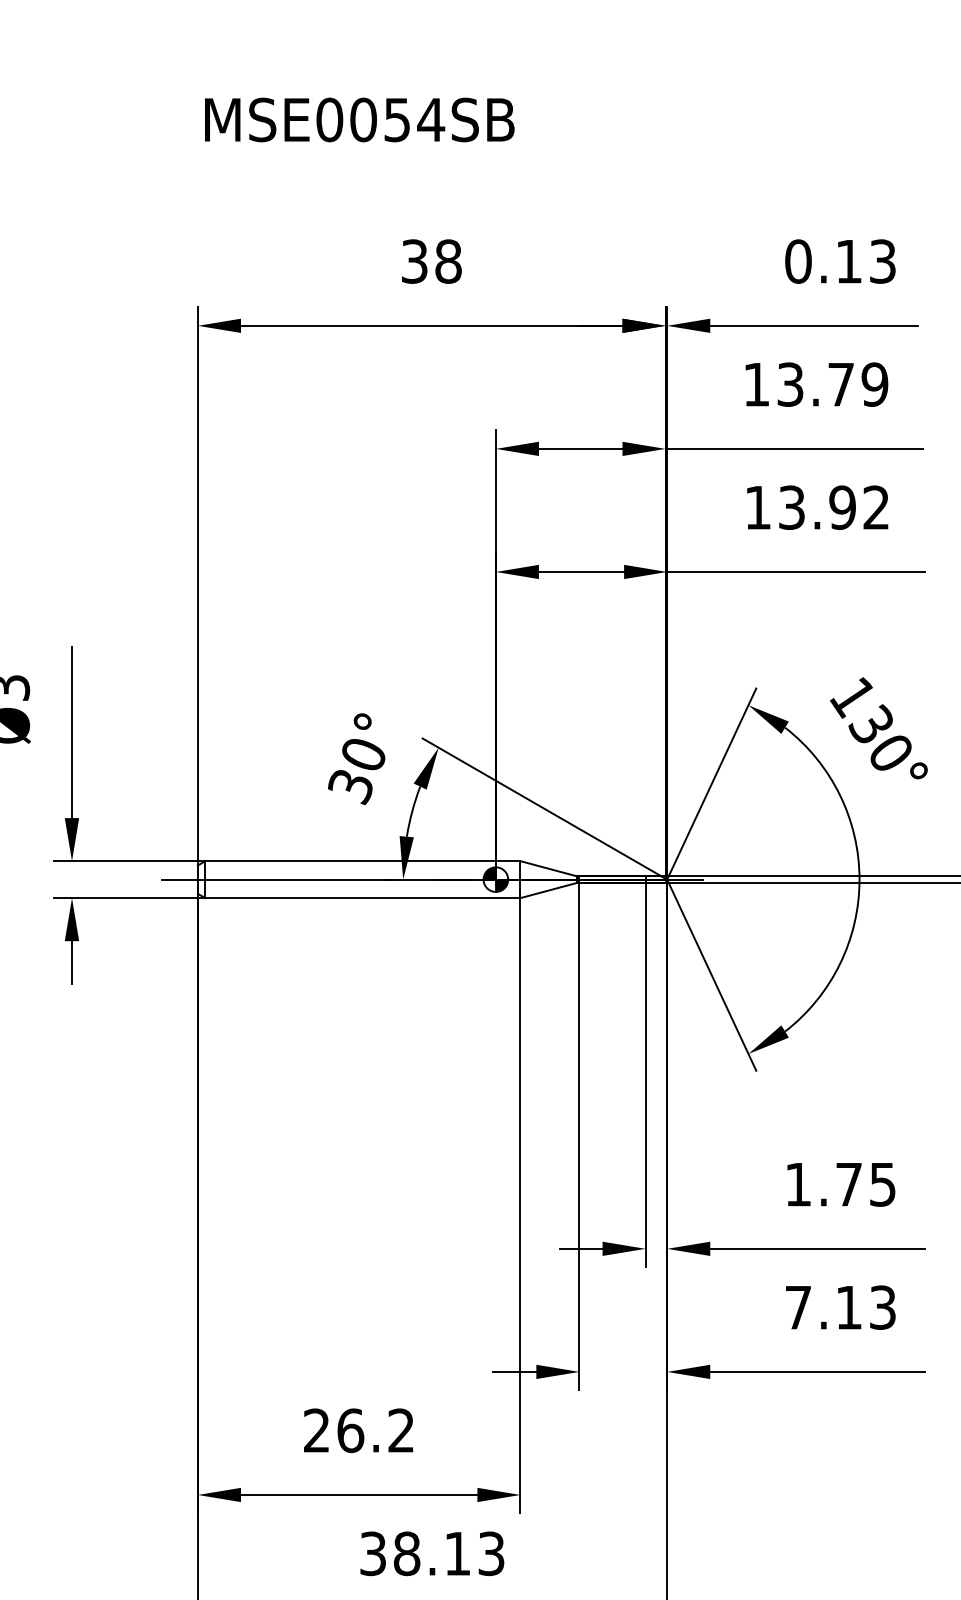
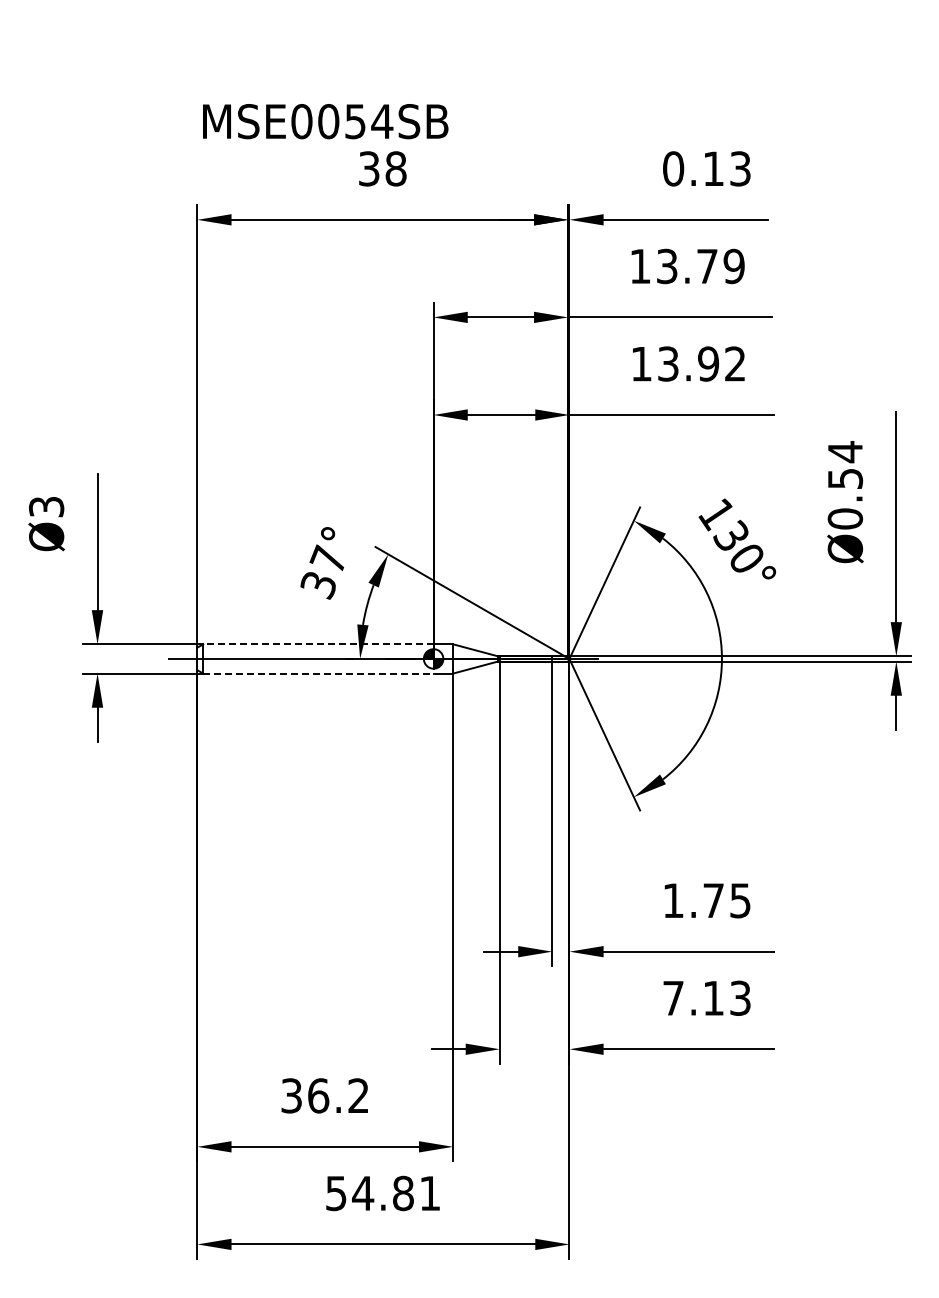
text: (359, 119) -> (325, 121), moved
text: (362, 752) -> (327, 558), 30° -> 37°
line: (349, 861) -> (317, 644), solid -> dashed
line: (350, 897) -> (318, 673), solid -> dashed
text: (316, 1430) -> (291, 1095), 26.2 -> 36.2
text: (432, 1553) -> (383, 1193), 38.13 -> 54.81

